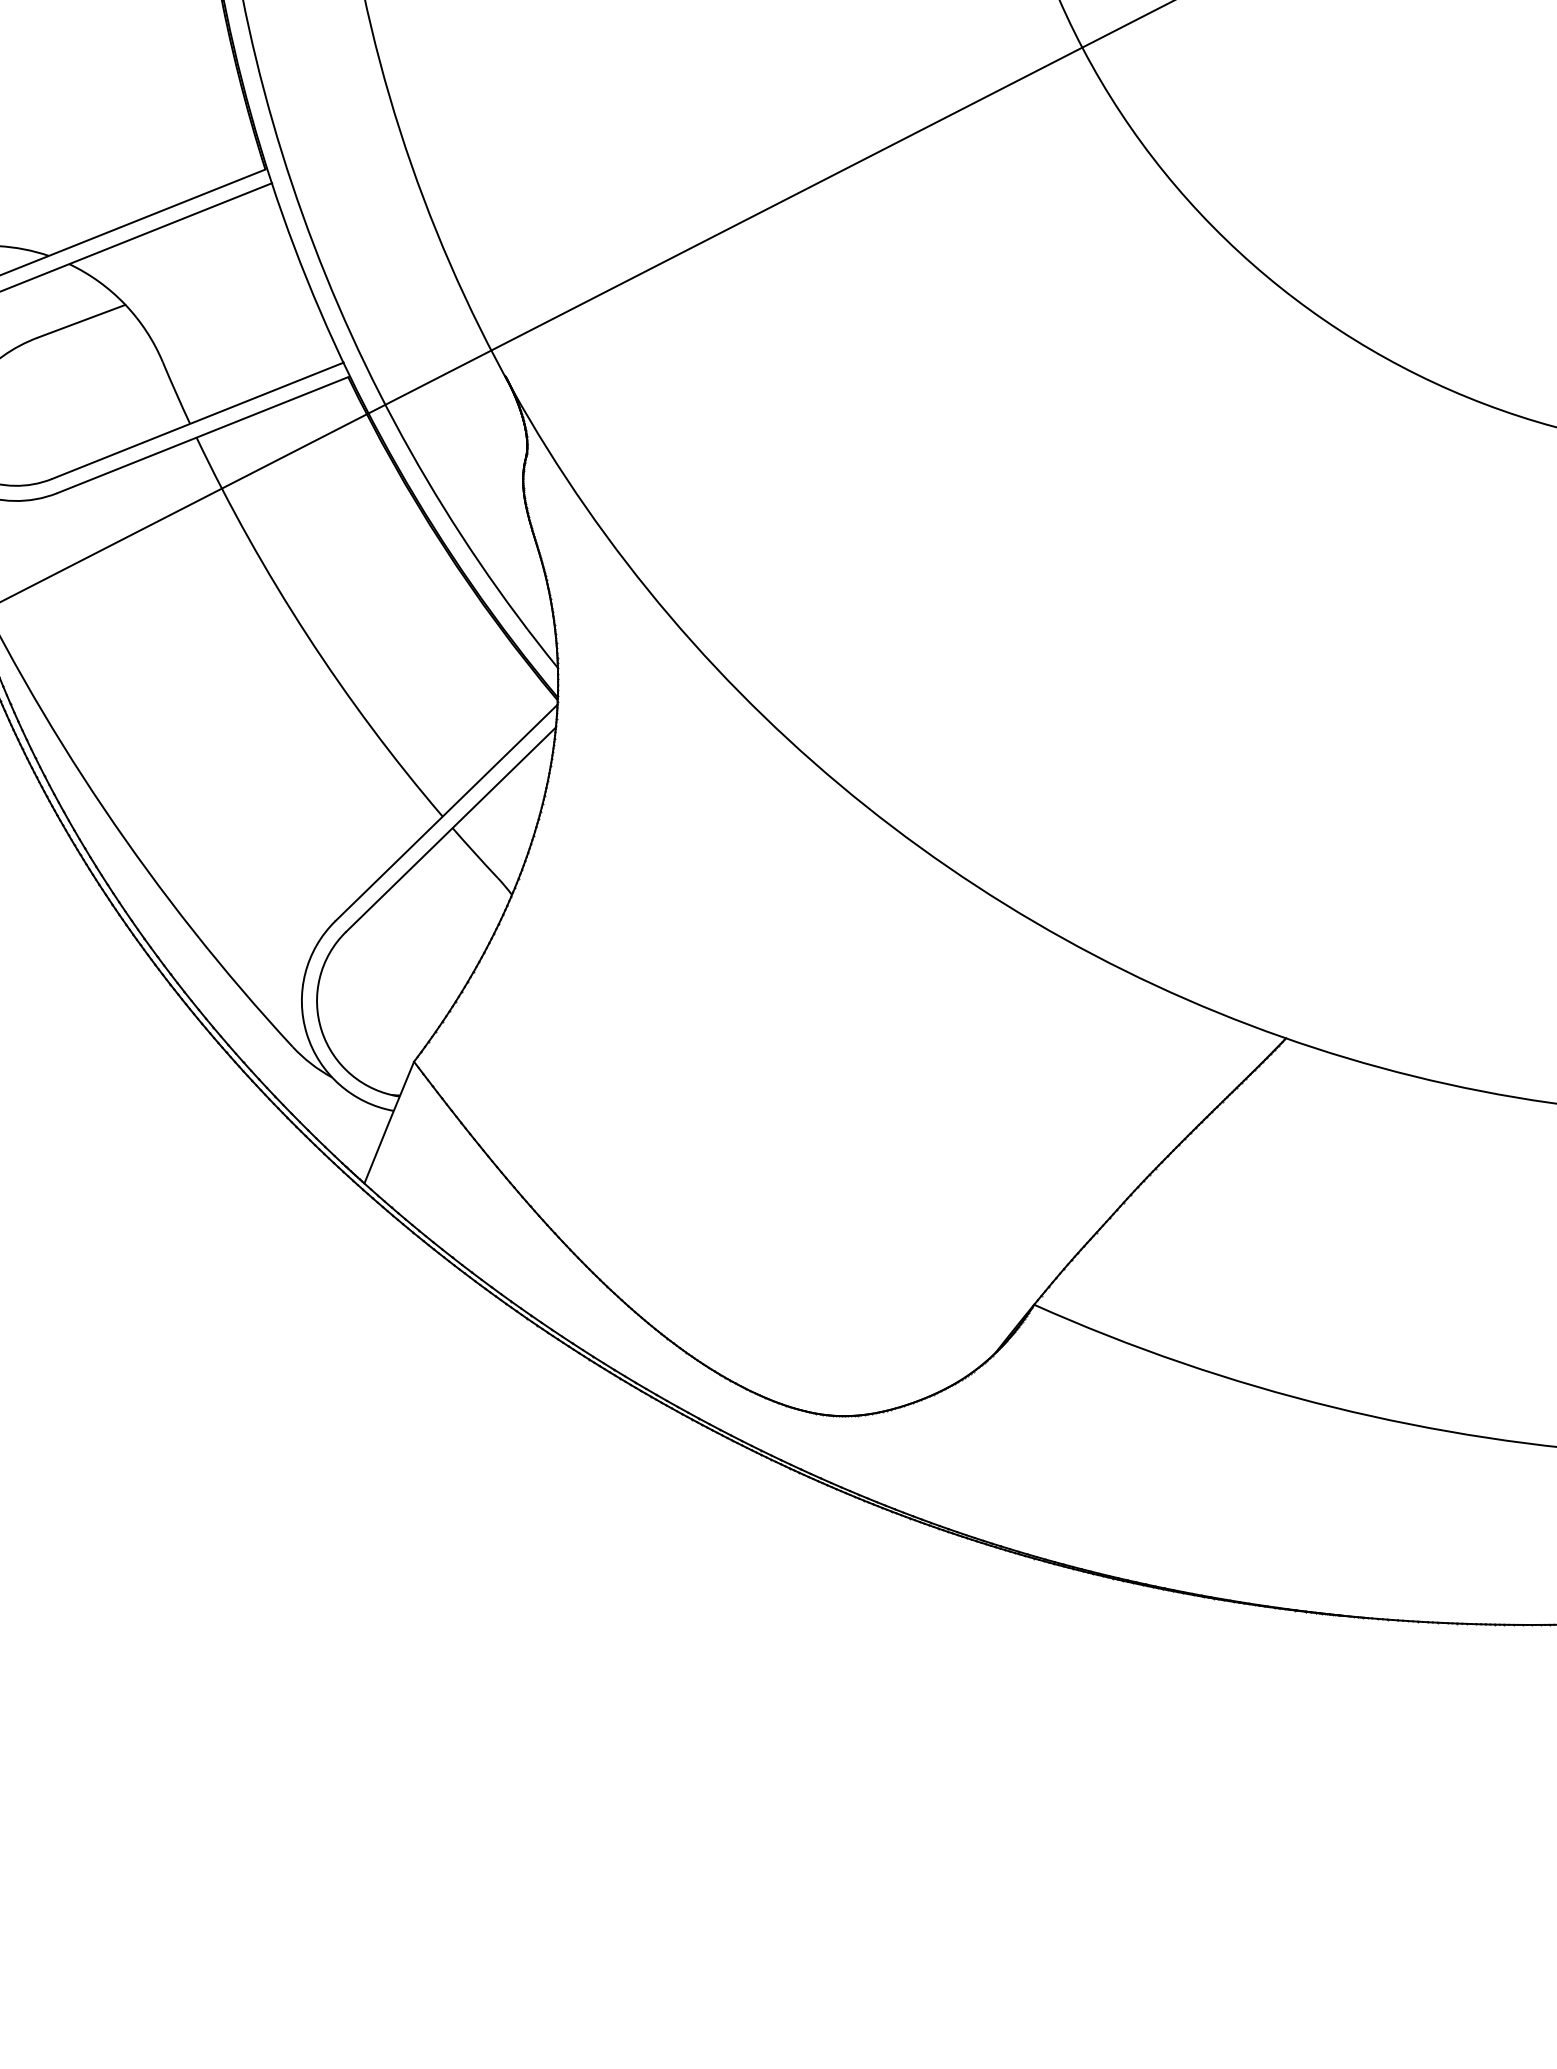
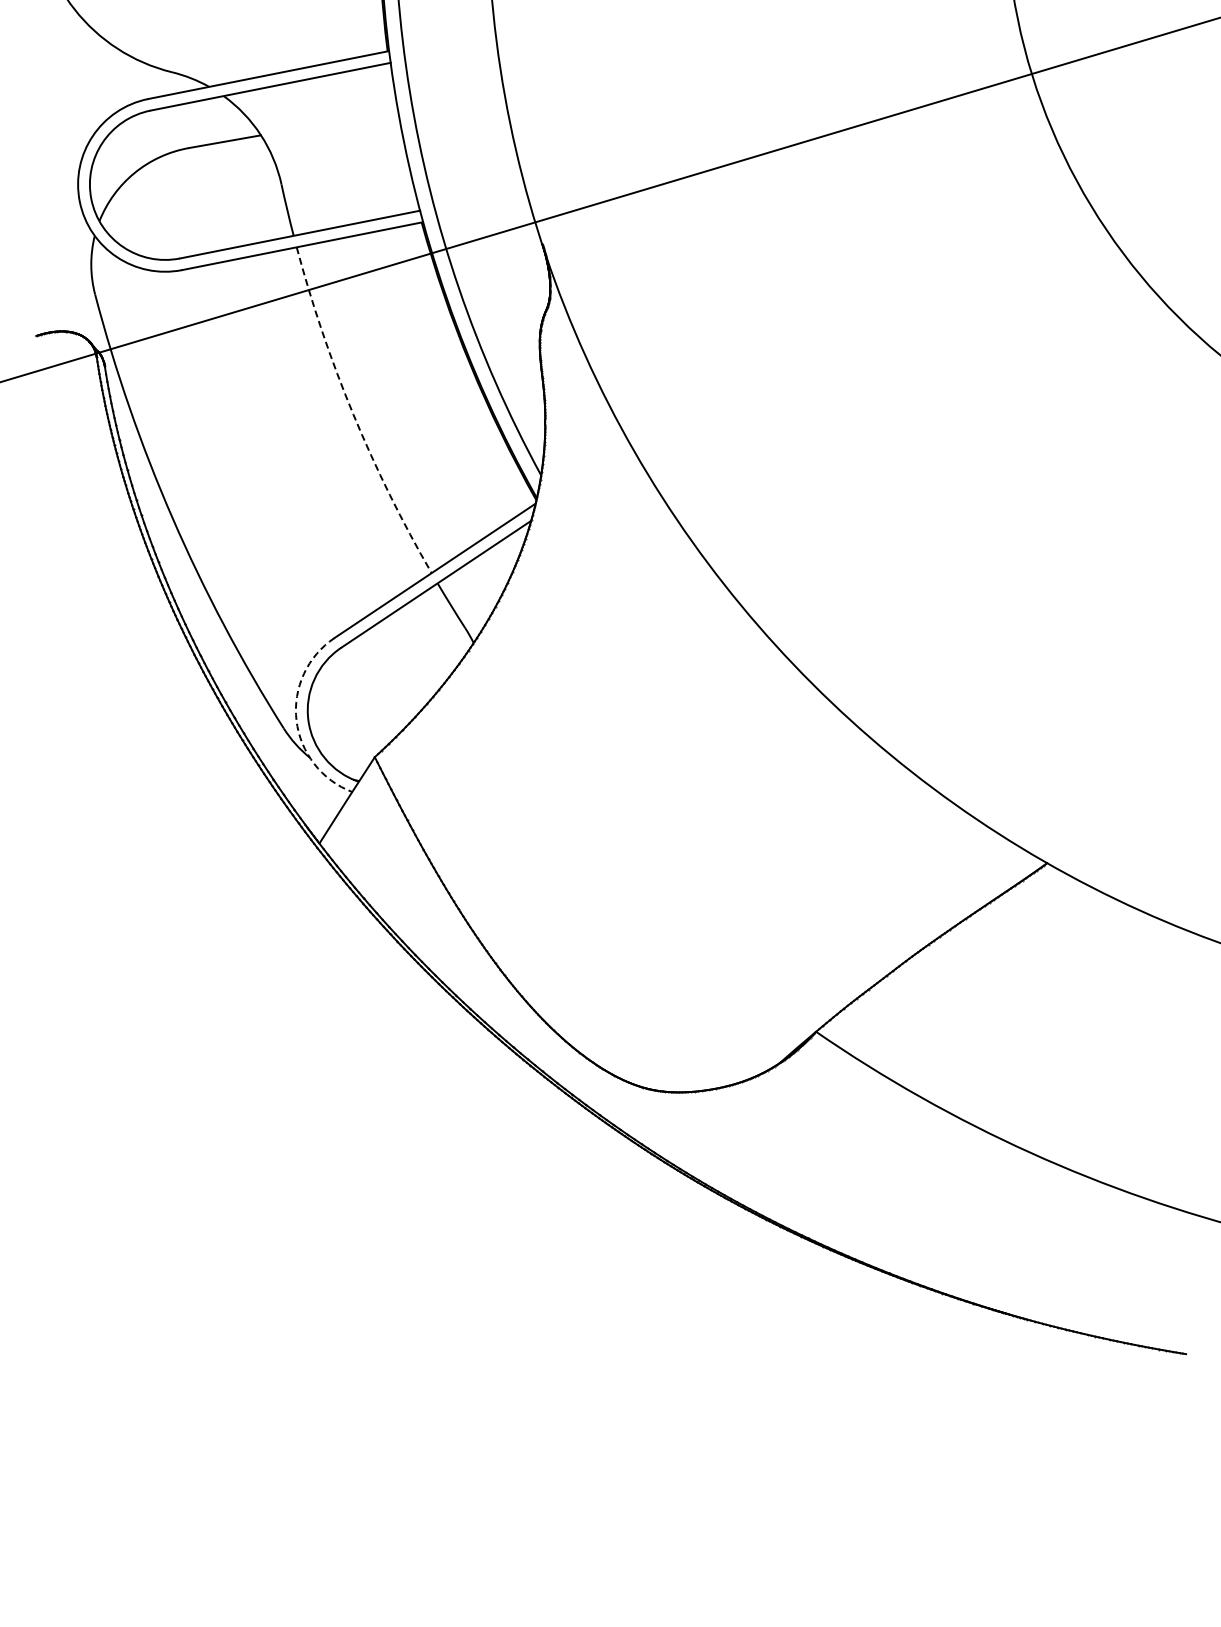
arc: (307, 635) -> (353, 414), solid -> dashed
arc: (306, 1033) -> (296, 720), solid -> dashed

